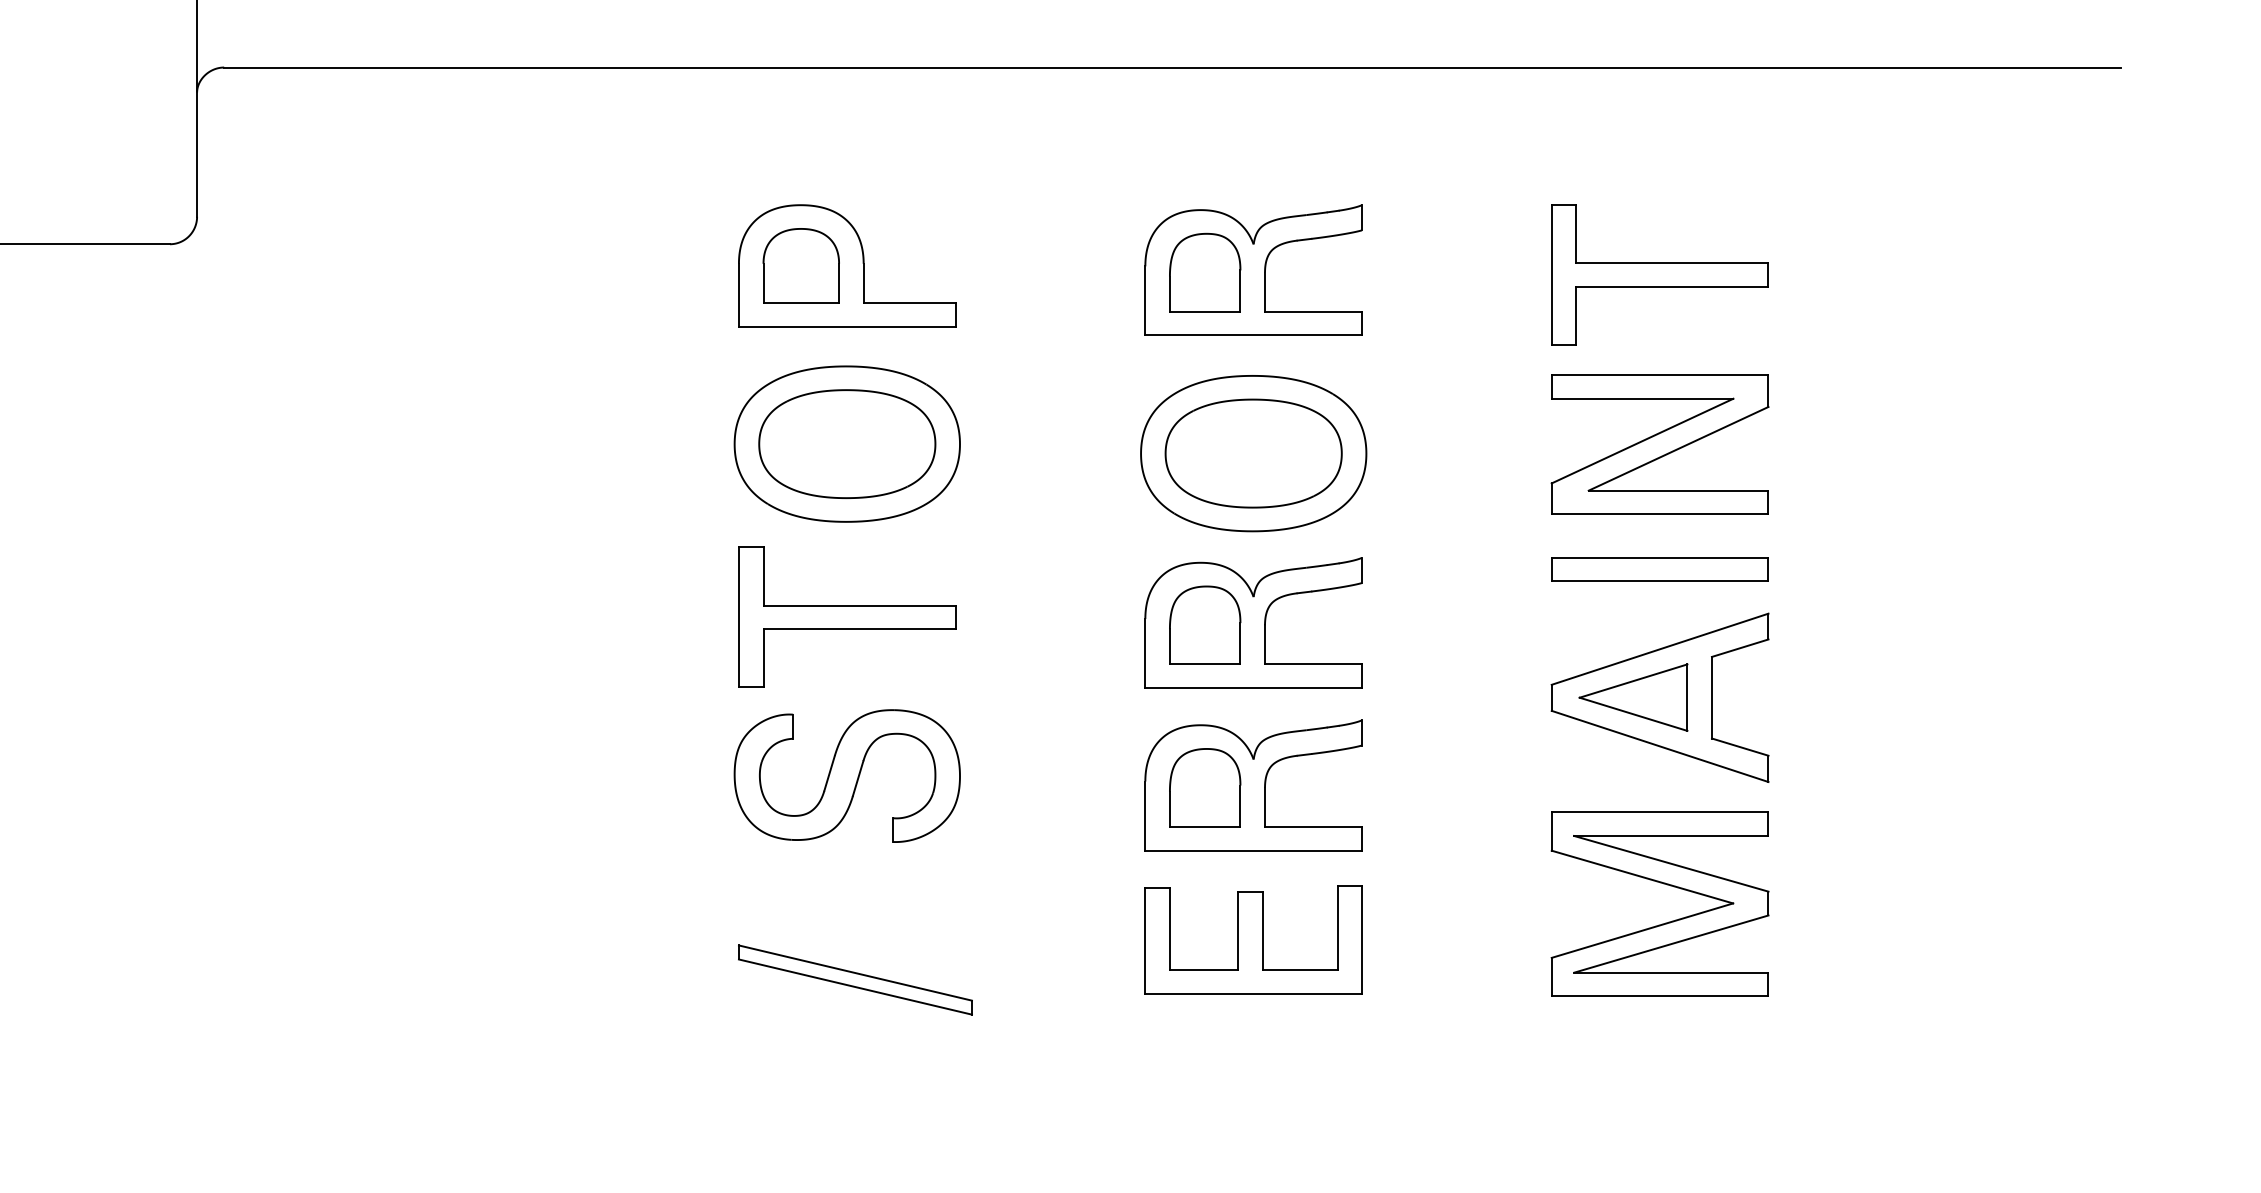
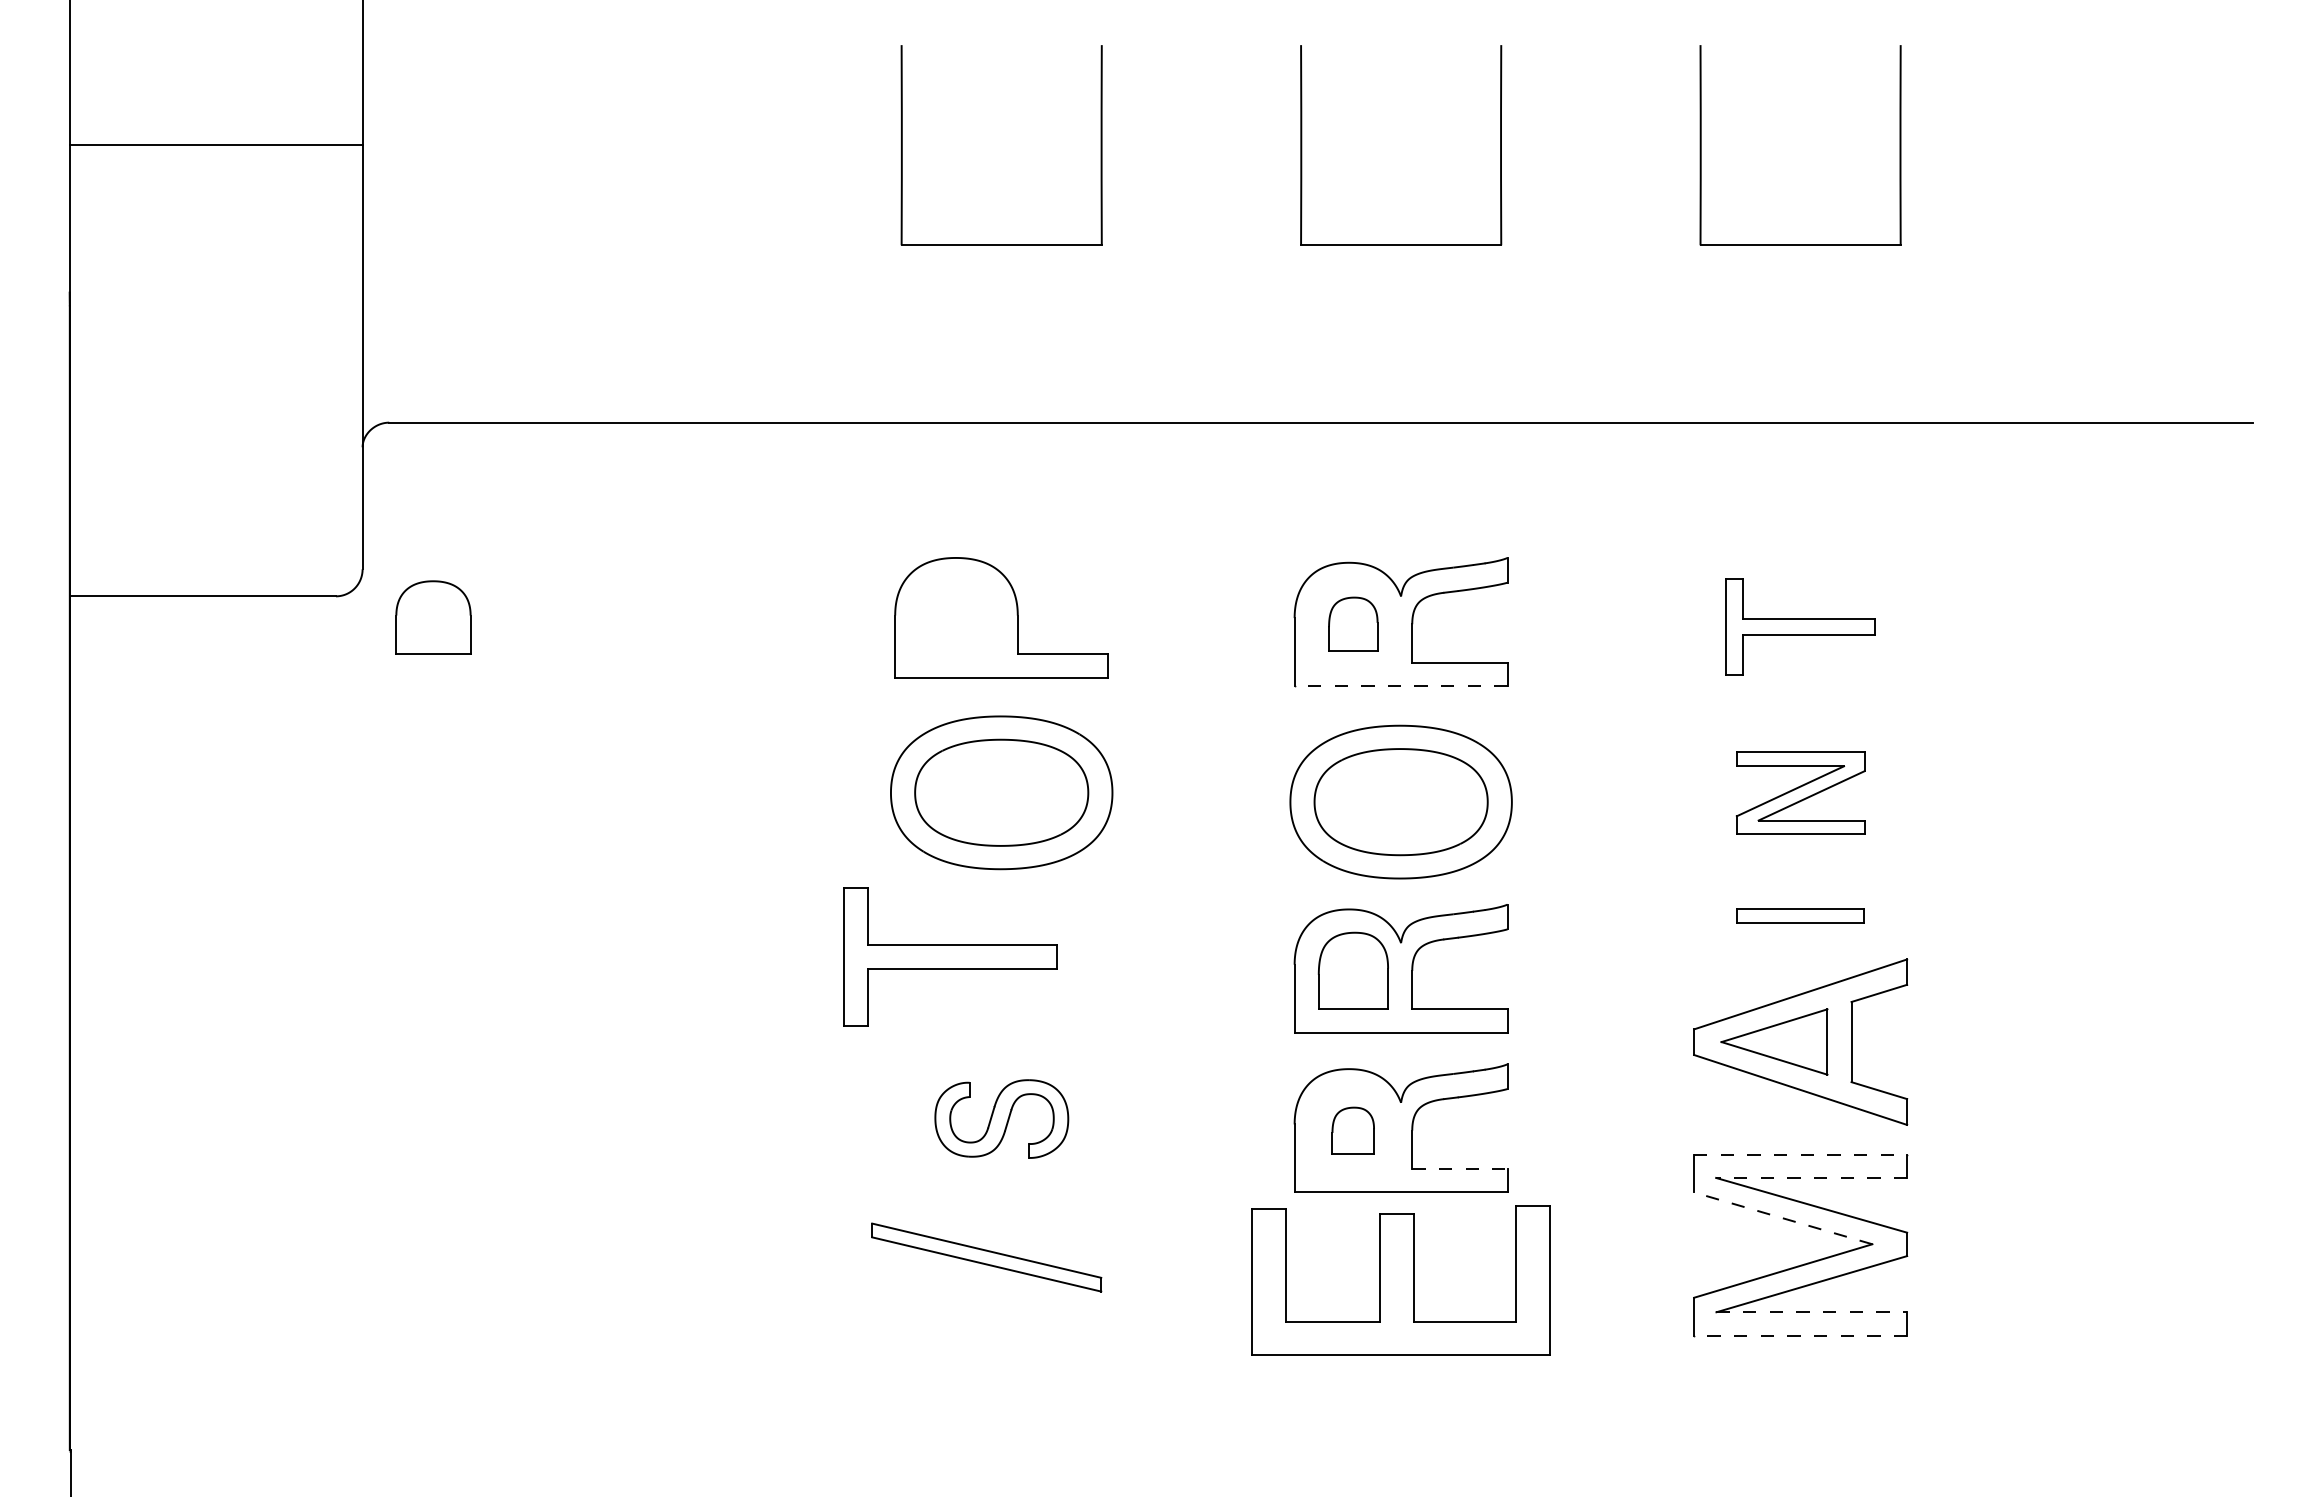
part: (801, 265) -> (433, 617), moved
part: (1204, 272) -> (1352, 624), size x0.7
part: (1660, 274) -> (1800, 626), size x0.7
line: (1254, 335) -> (1401, 686), solid -> dashed
part: (1660, 444) -> (1800, 793), size x0.6
part: (1660, 569) -> (1800, 916), size x0.6
part: (847, 616) -> (950, 956), moved
part: (847, 775) -> (1001, 1118), size x0.6
part: (1204, 787) -> (1352, 1130), size x0.6
line: (1660, 812) -> (1800, 1154), solid -> dashed
line: (1313, 827) -> (1459, 1169), solid -> dashed
line: (1671, 835) -> (1811, 1177), solid -> dashed
line: (1642, 877) -> (1783, 1218), solid -> dashed
part: (1254, 939) -> (1401, 1279), size x1.4
line: (1672, 972) -> (1812, 1312), solid -> dashed
part: (855, 979) -> (986, 1257), moved
line: (1660, 996) -> (1800, 1335), solid -> dashed

